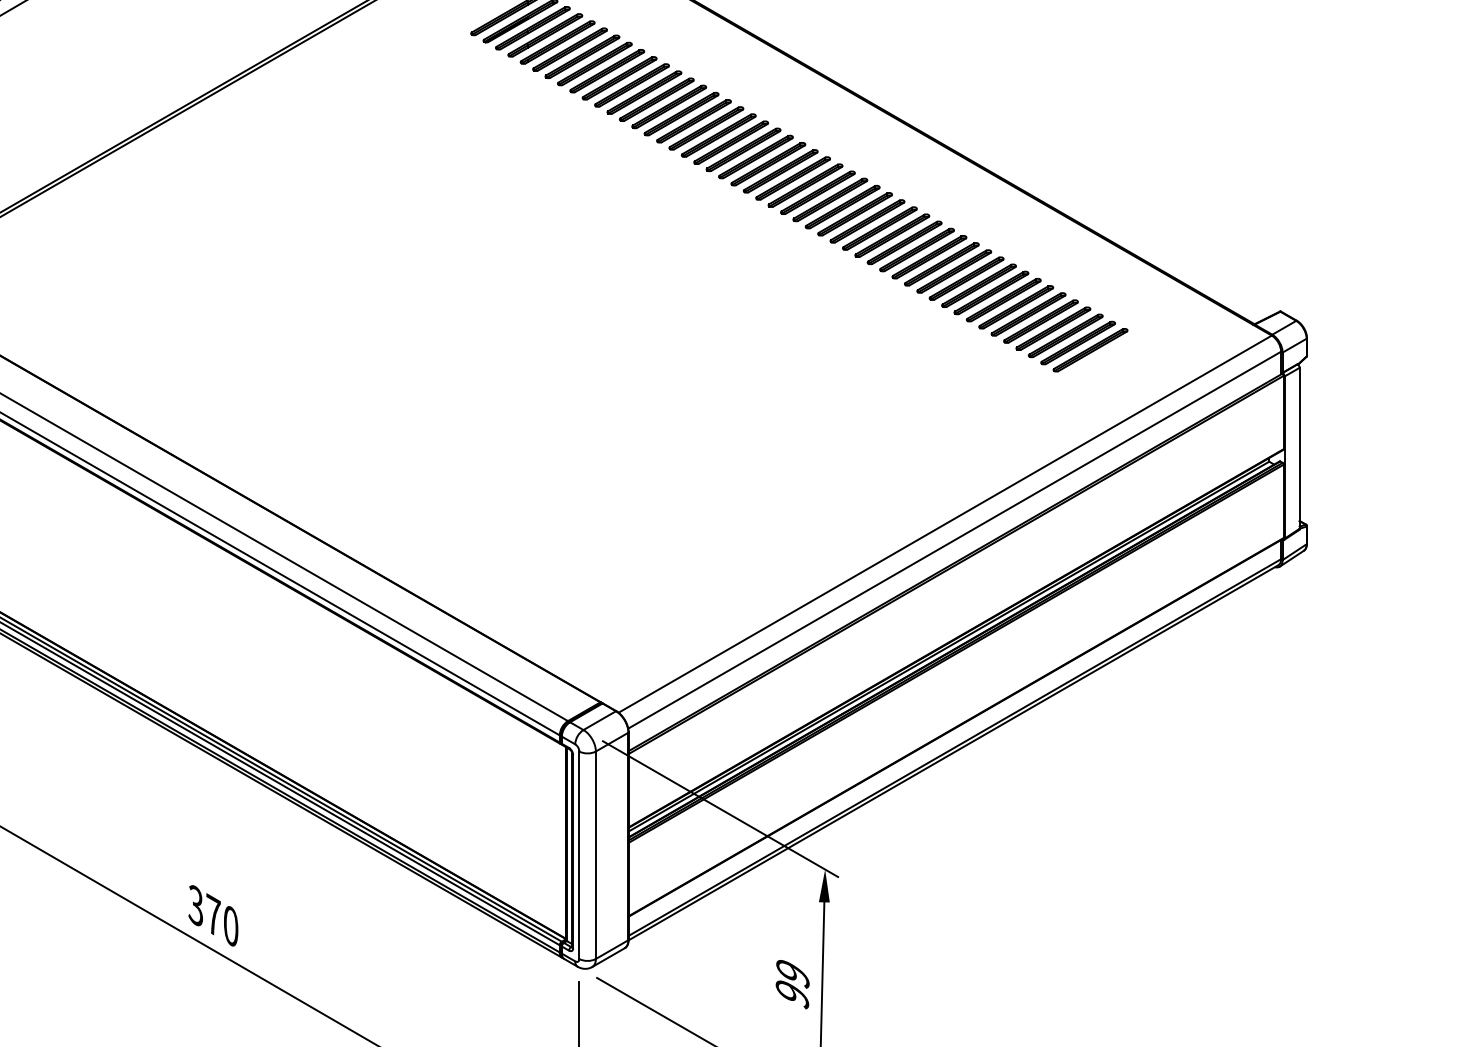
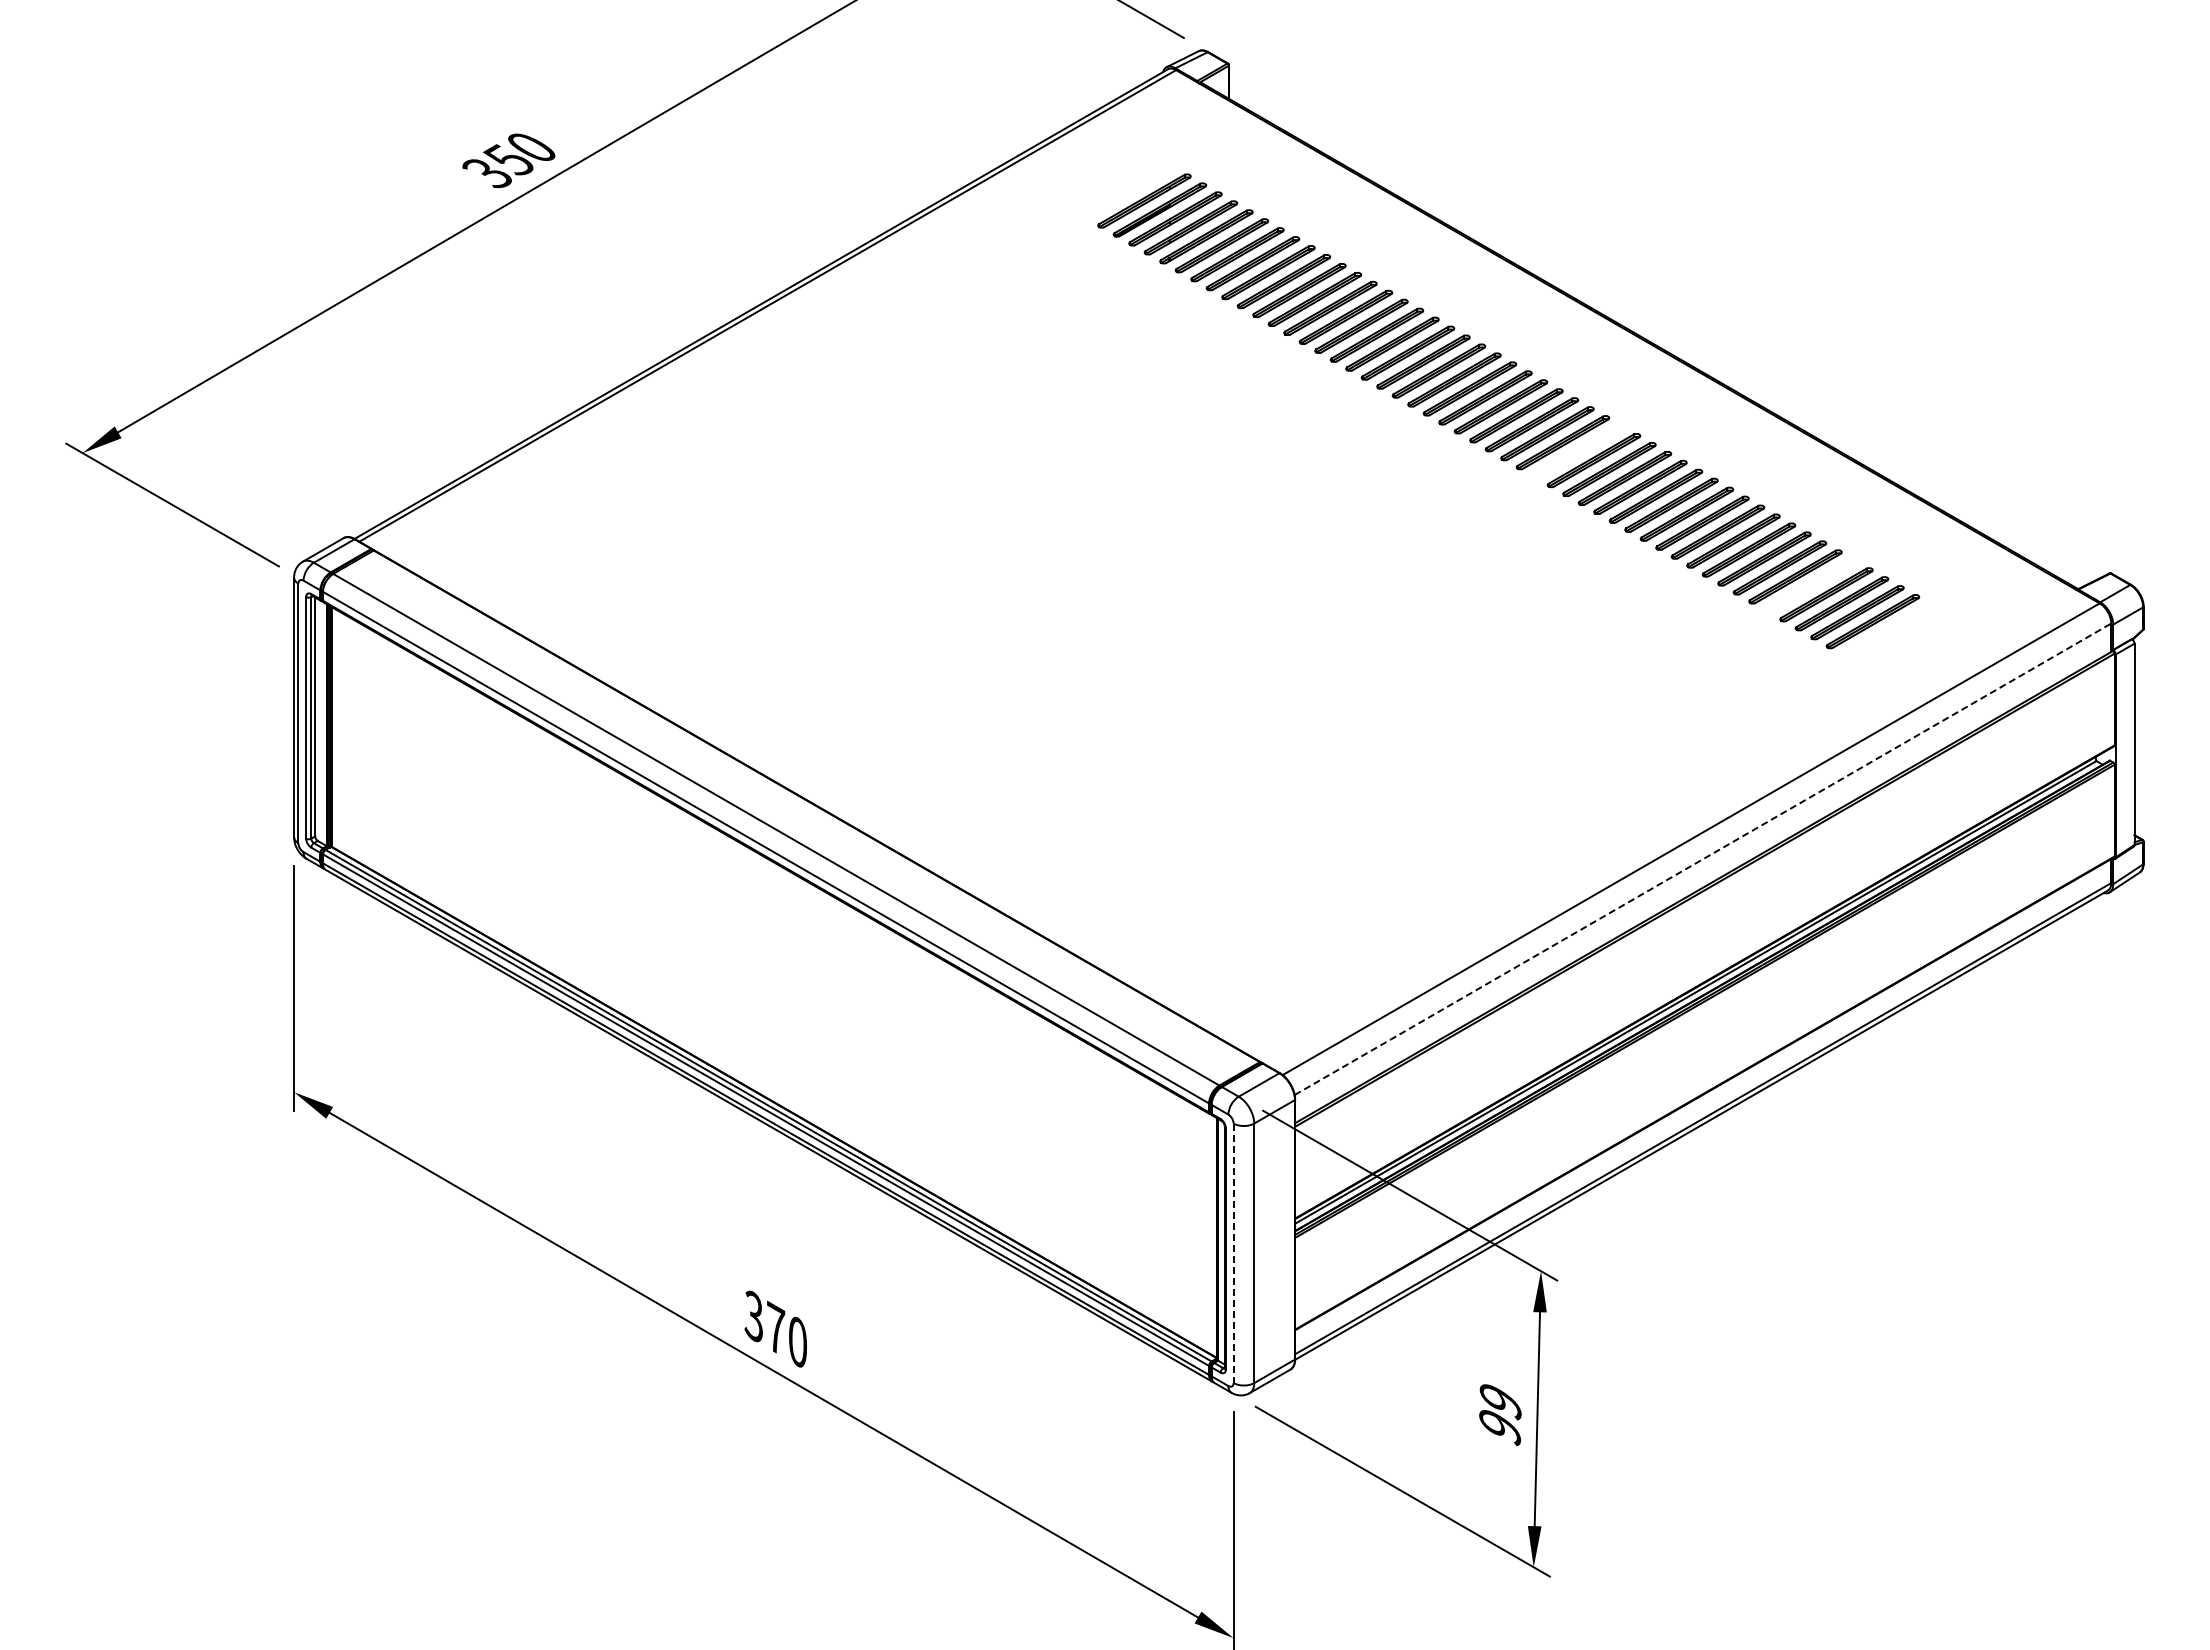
part: (855, 214) -> (1578, 451), removed
part: (1040, 321) -> (1810, 585), removed
line: (955, 540) -> (1703, 859), solid -> dashed
line: (579, 855) -> (1233, 1253), solid -> dashed

